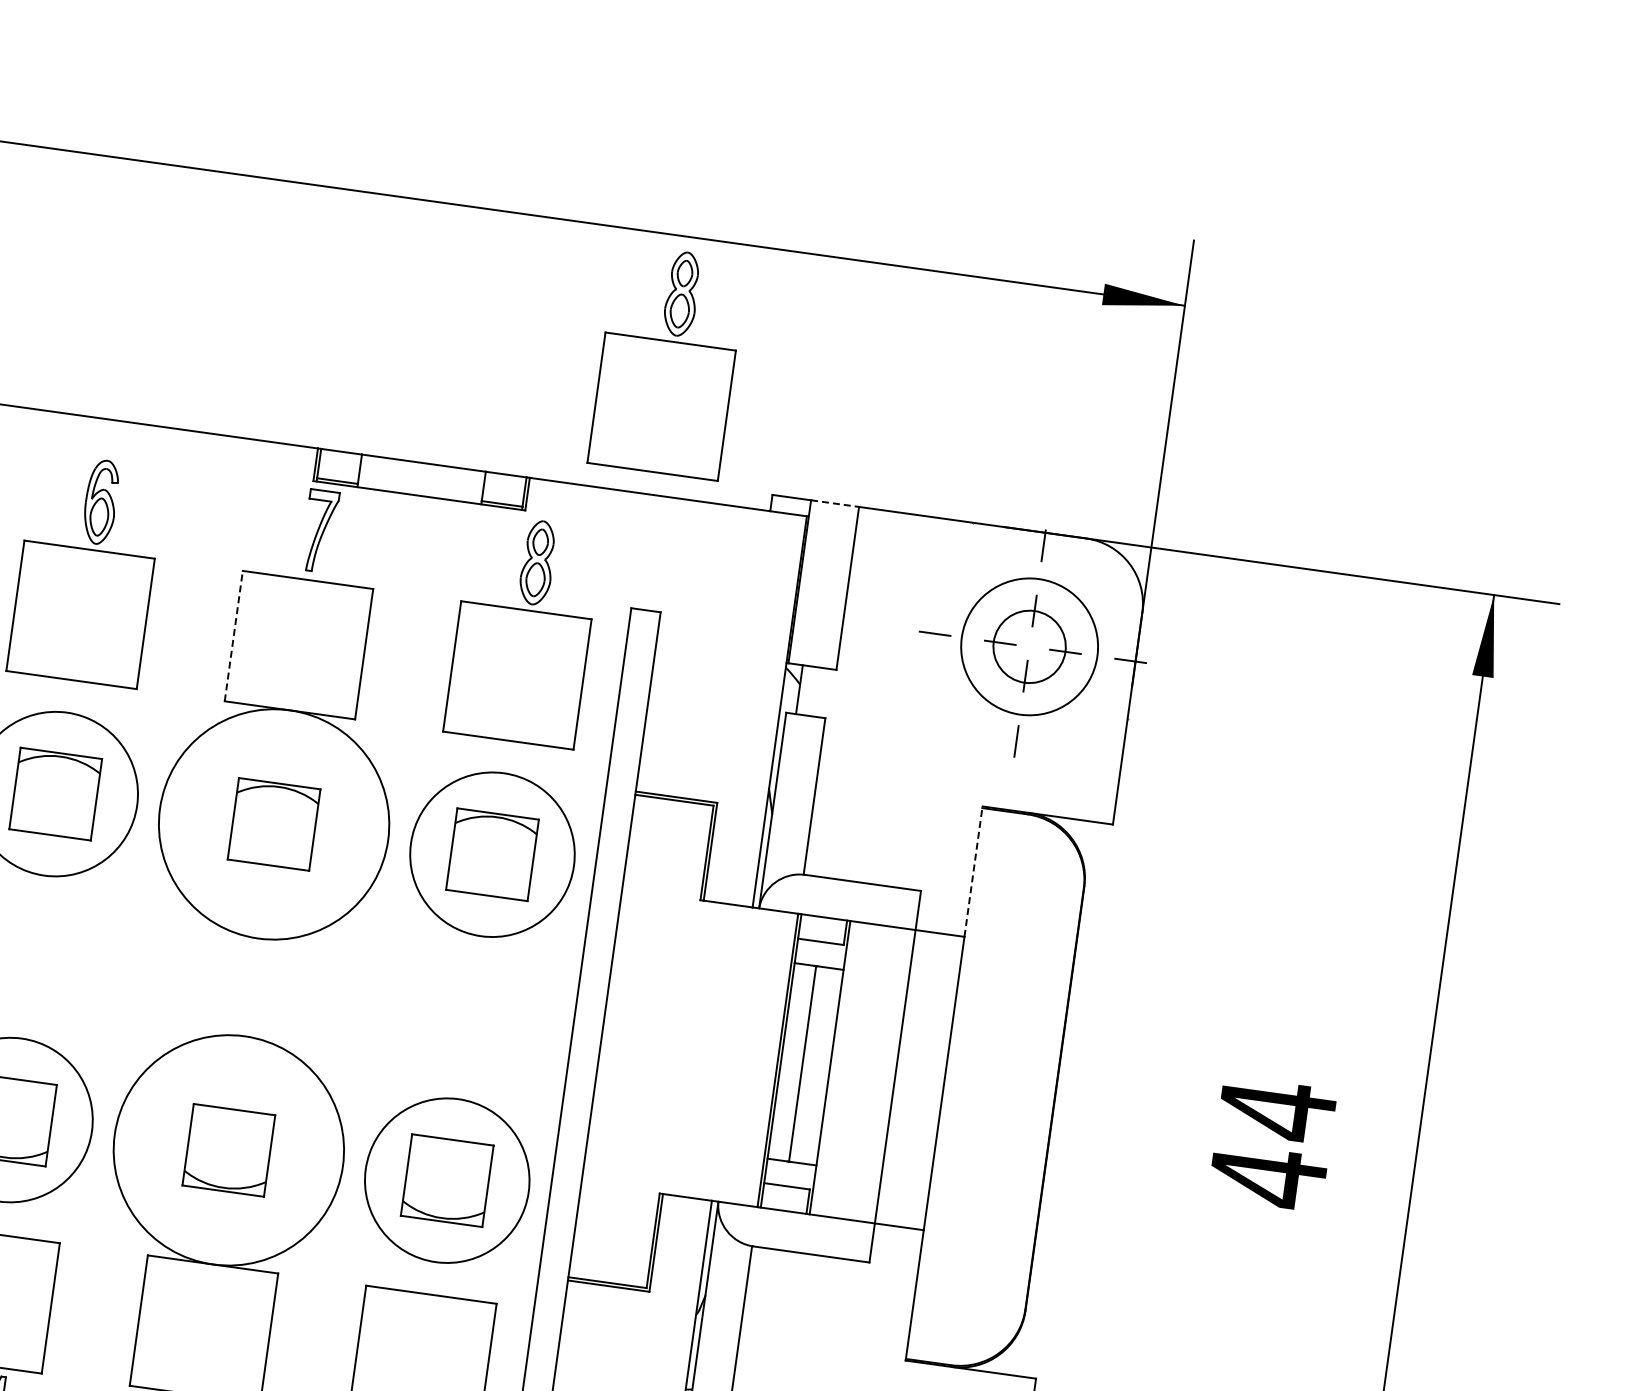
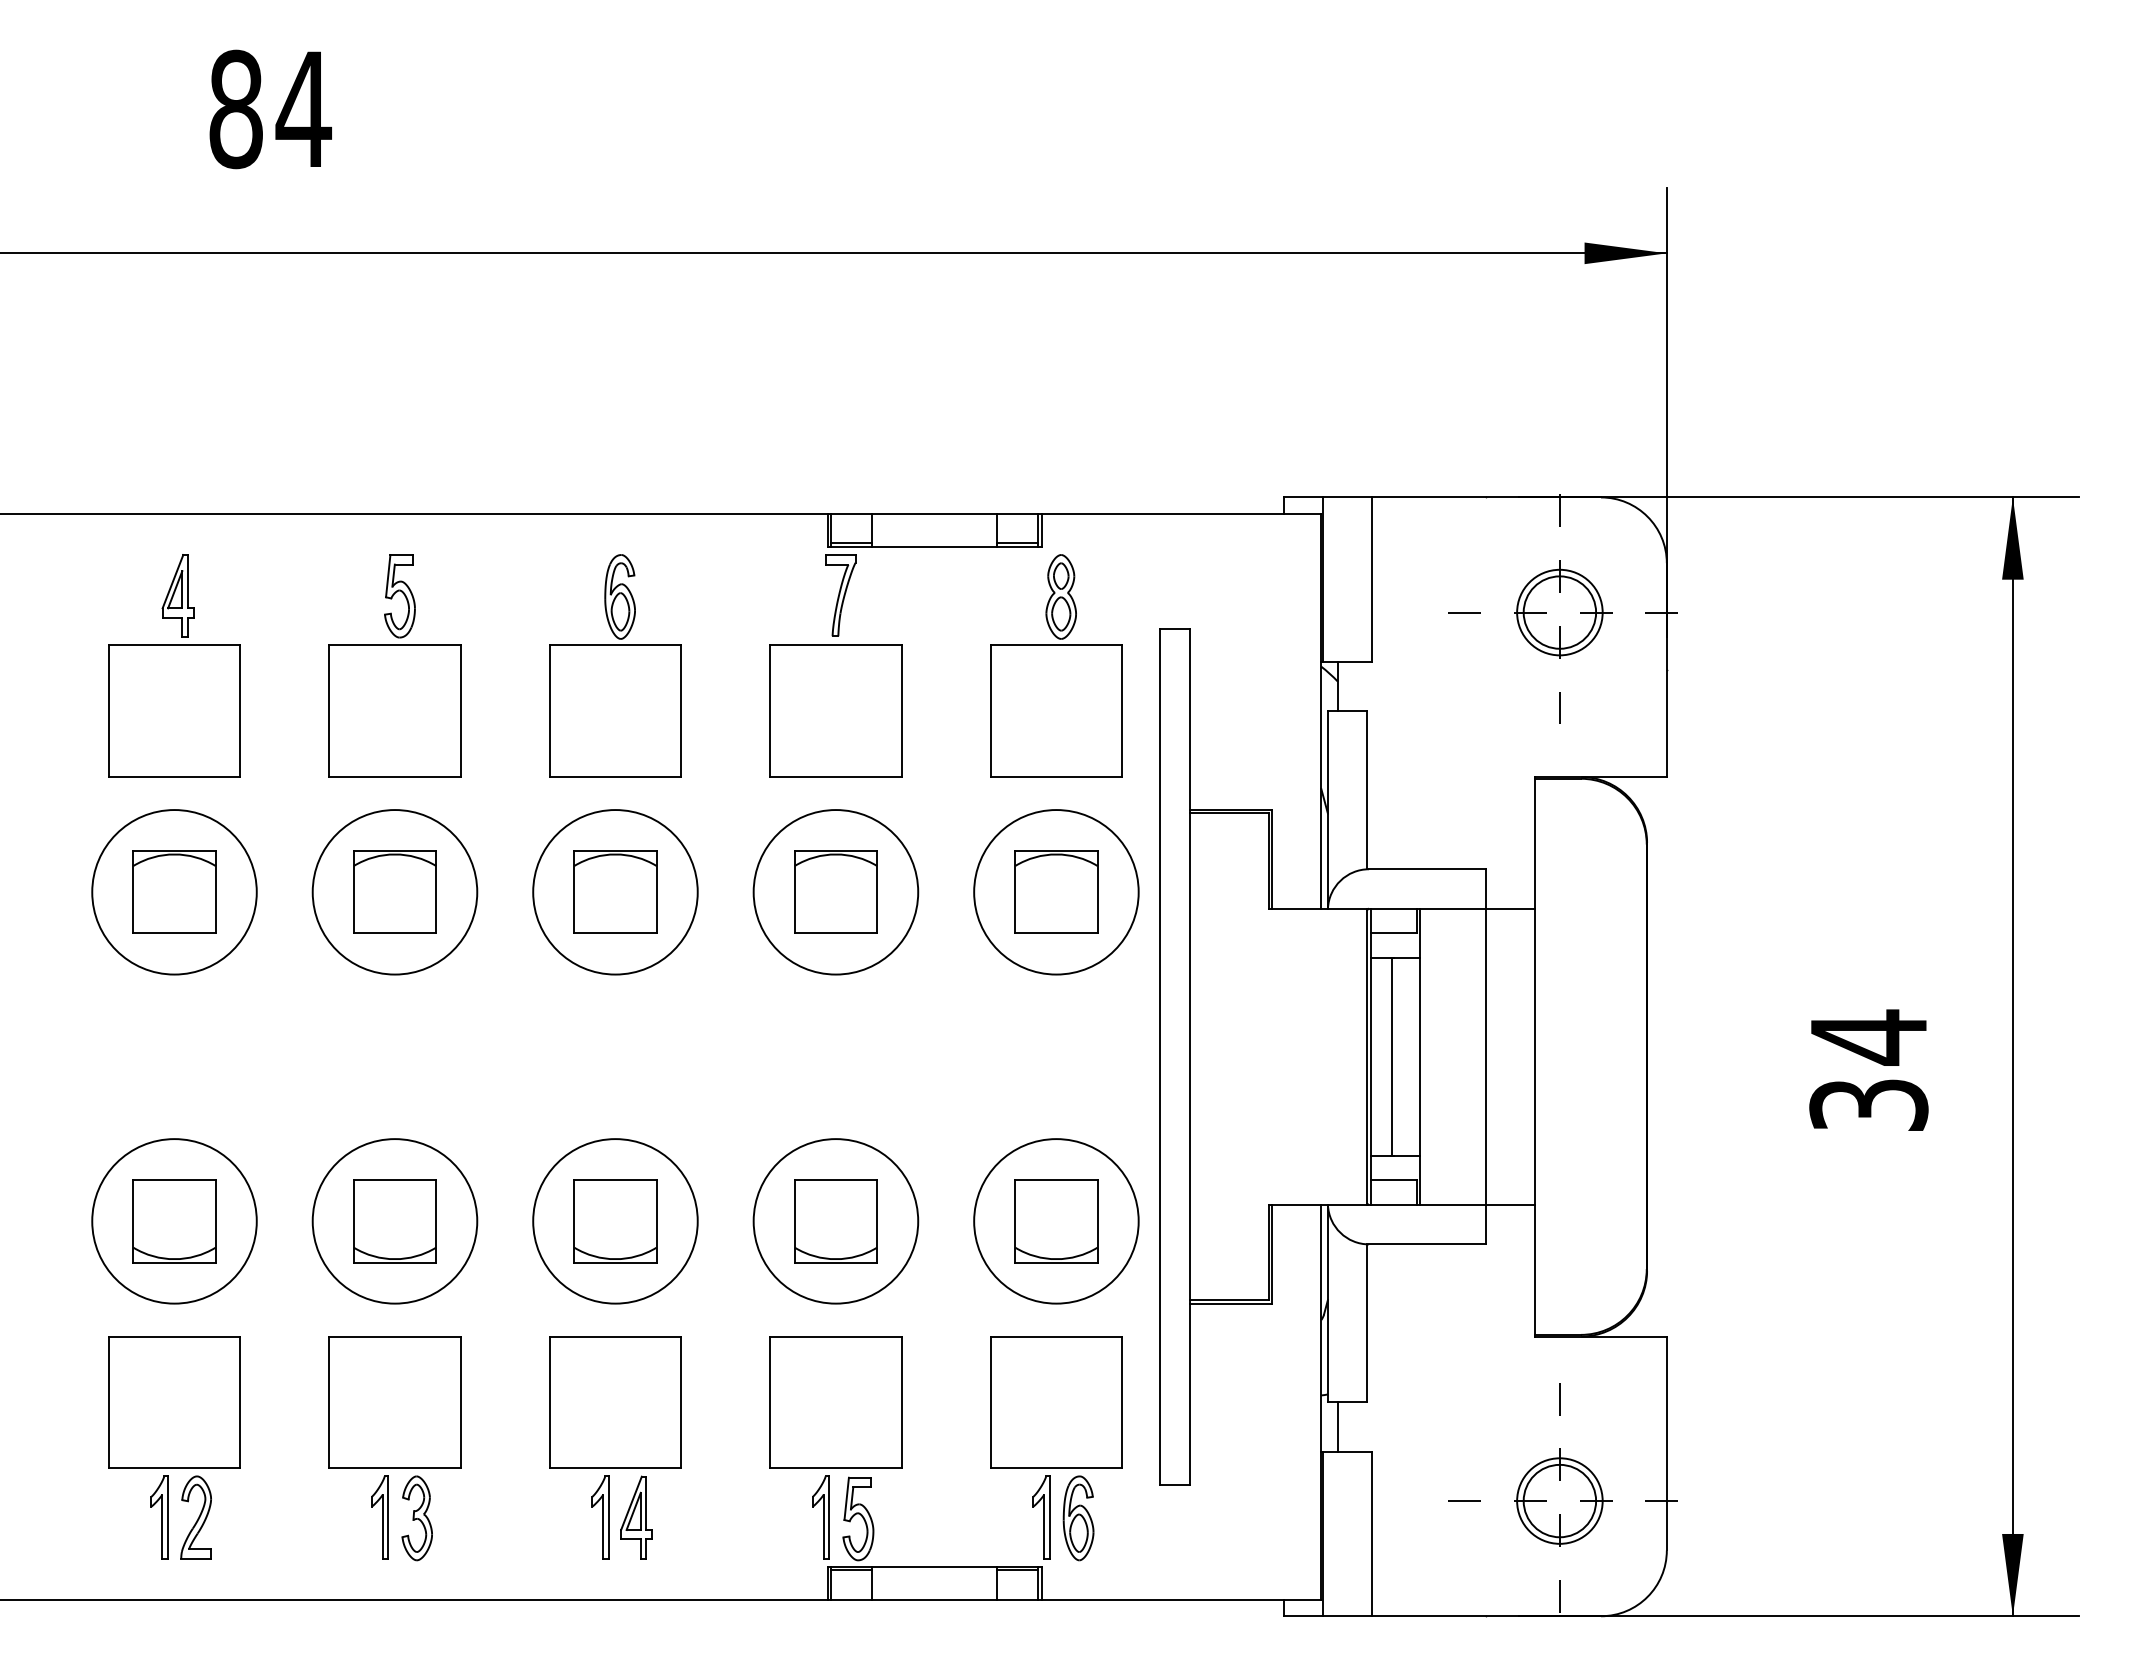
part: (668, 361) -> (1162, 379), removed
line: (836, 503) -> (1348, 497), dashed -> solid
line: (234, 636) -> (770, 711), dashed -> solid
circle: (1029, 646) -> (1559, 612), size x0.62
circle: (273, 824) -> (835, 892), size x0.71
line: (973, 871) -> (1535, 842), dashed -> solid
circle: (228, 1150) -> (835, 1221), size x0.71
text: (1267, 1177) -> (1868, 1105), 44 -> 34

